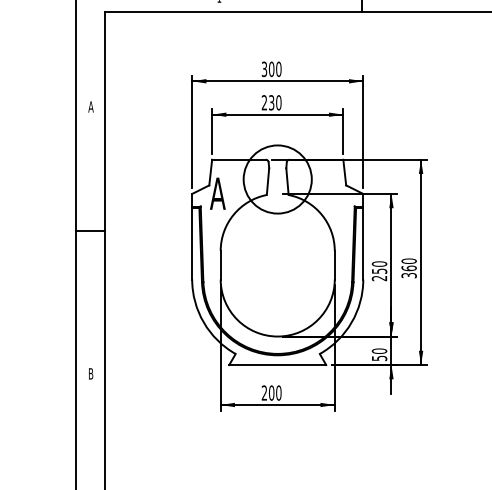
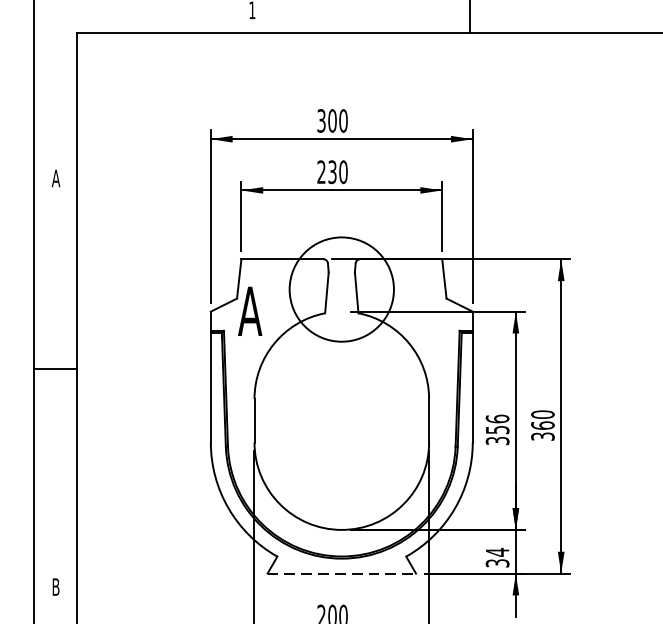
text: (379, 271) -> (497, 430), 250 -> 356
text: (379, 354) -> (497, 557), 50 -> 34
line: (278, 365) -> (342, 574), solid -> dashed

